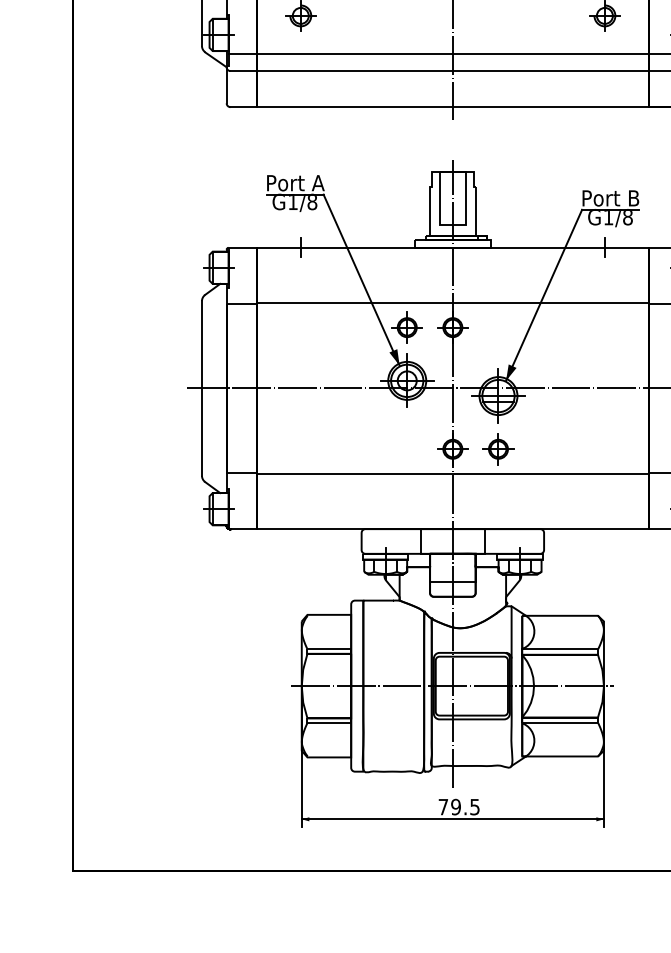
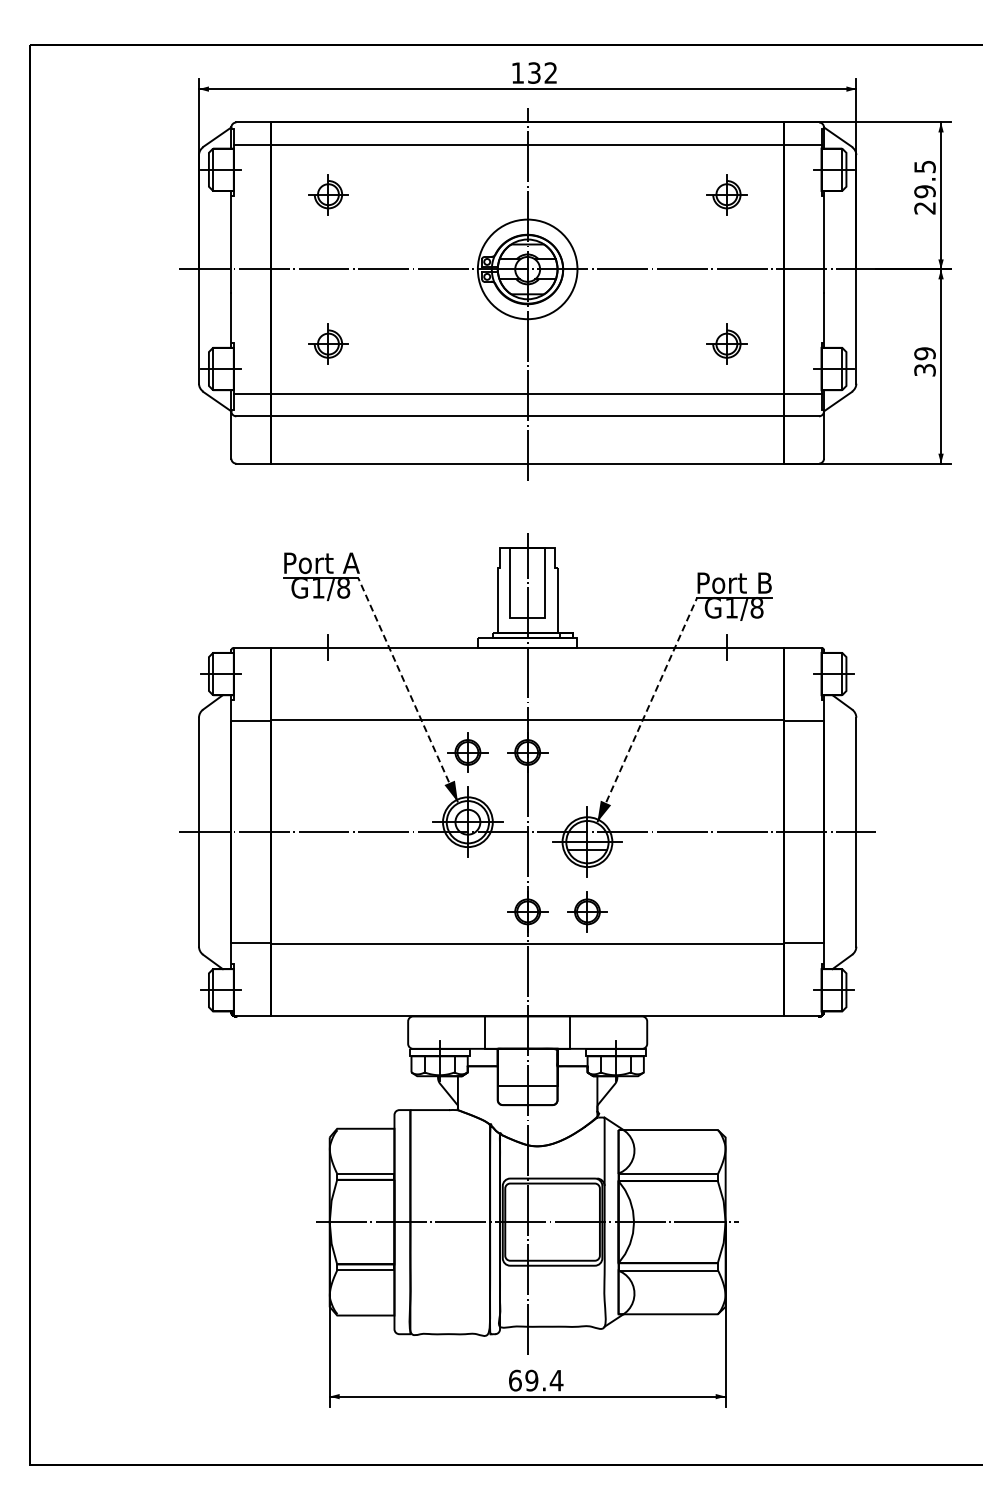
line: (361, 280) -> (408, 690), solid -> dashed
line: (544, 295) -> (647, 710), solid -> dashed
text: (459, 807) -> (536, 1380), 79.5 -> 69.4

